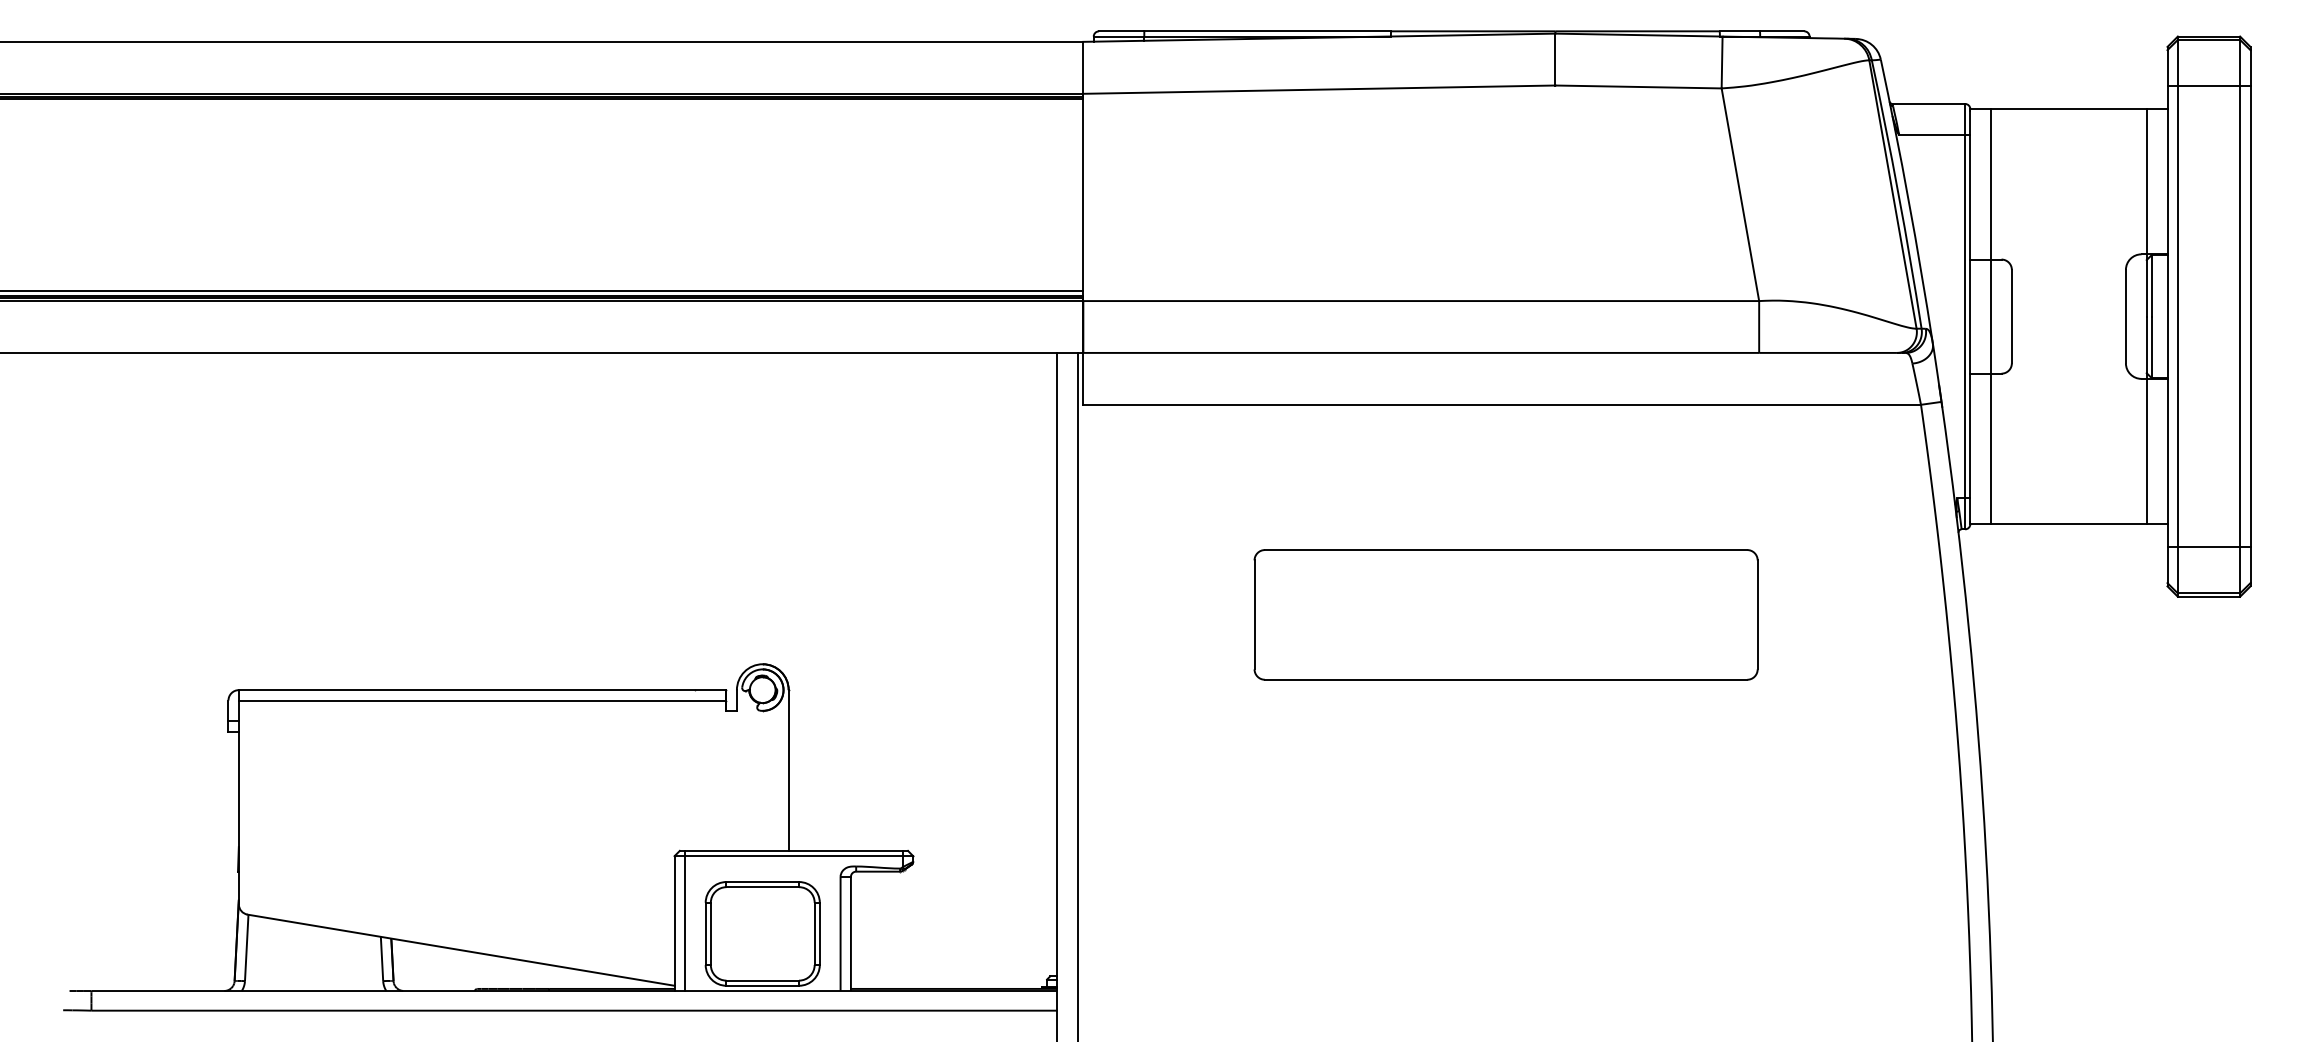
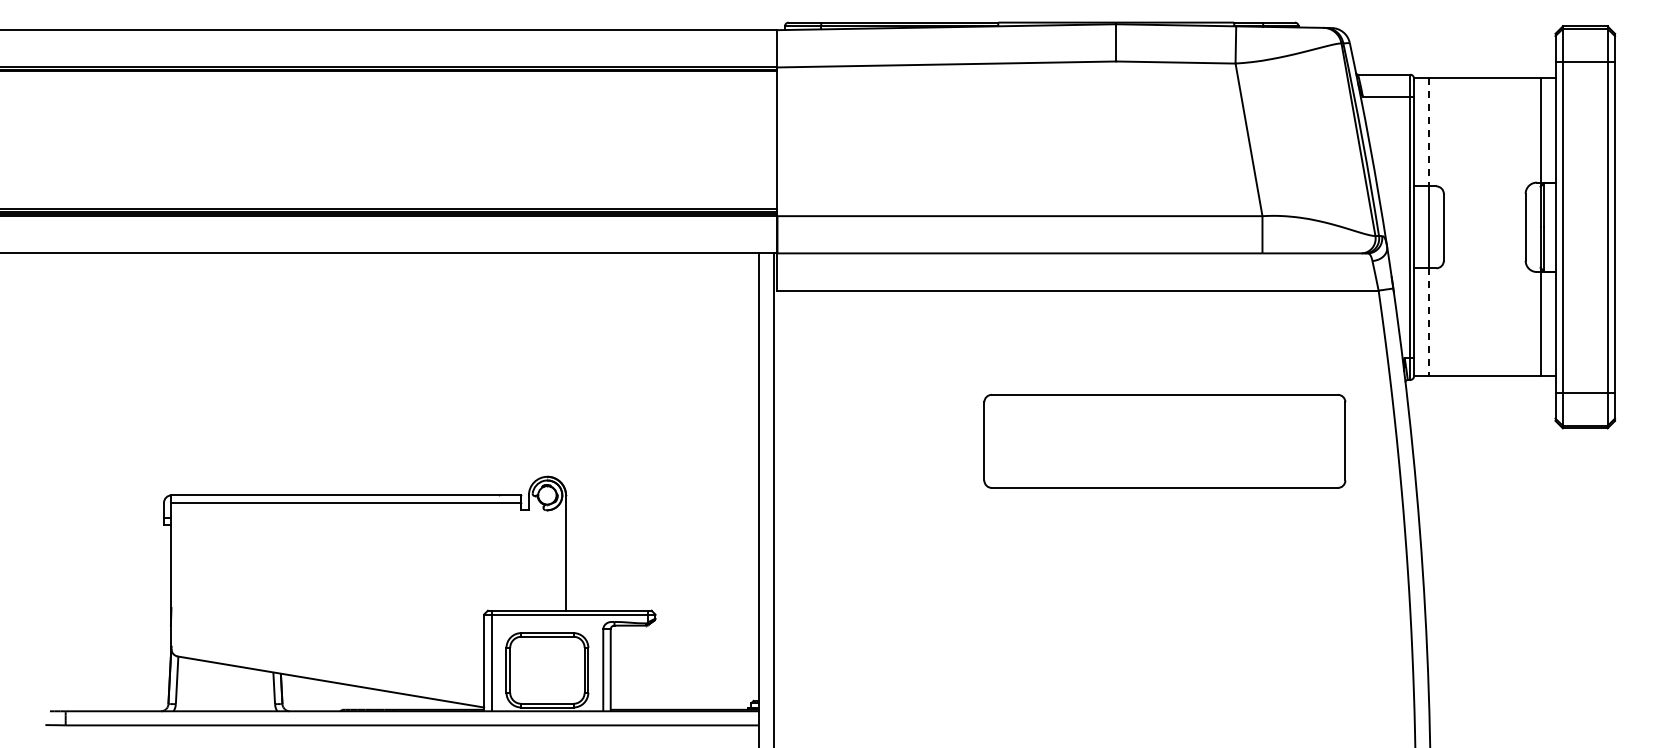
line: (1990, 184) -> (1428, 132), solid -> dashed
line: (1990, 449) -> (1428, 322), solid -> dashed
part: (1505, 615) -> (1164, 441), moved

